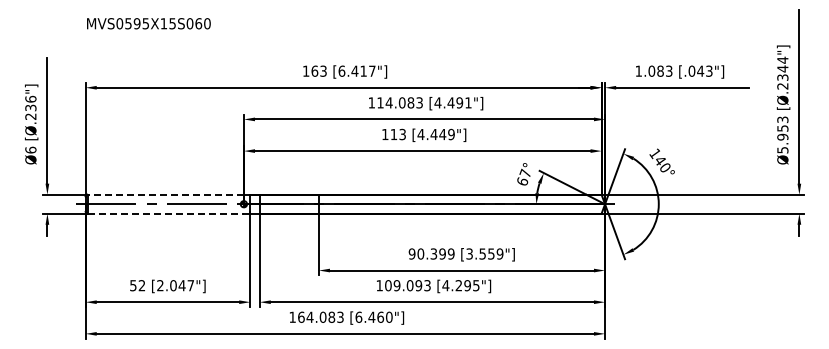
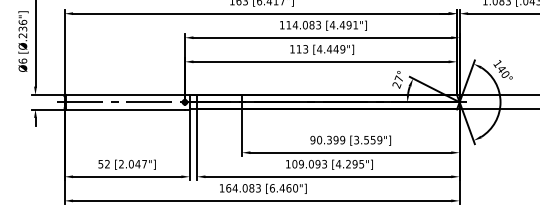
text: (522, 181) -> (396, 84), 67° -> 27°
line: (165, 194) -> (125, 94), dashed -> solid
line: (166, 213) -> (126, 109), dashed -> solid

